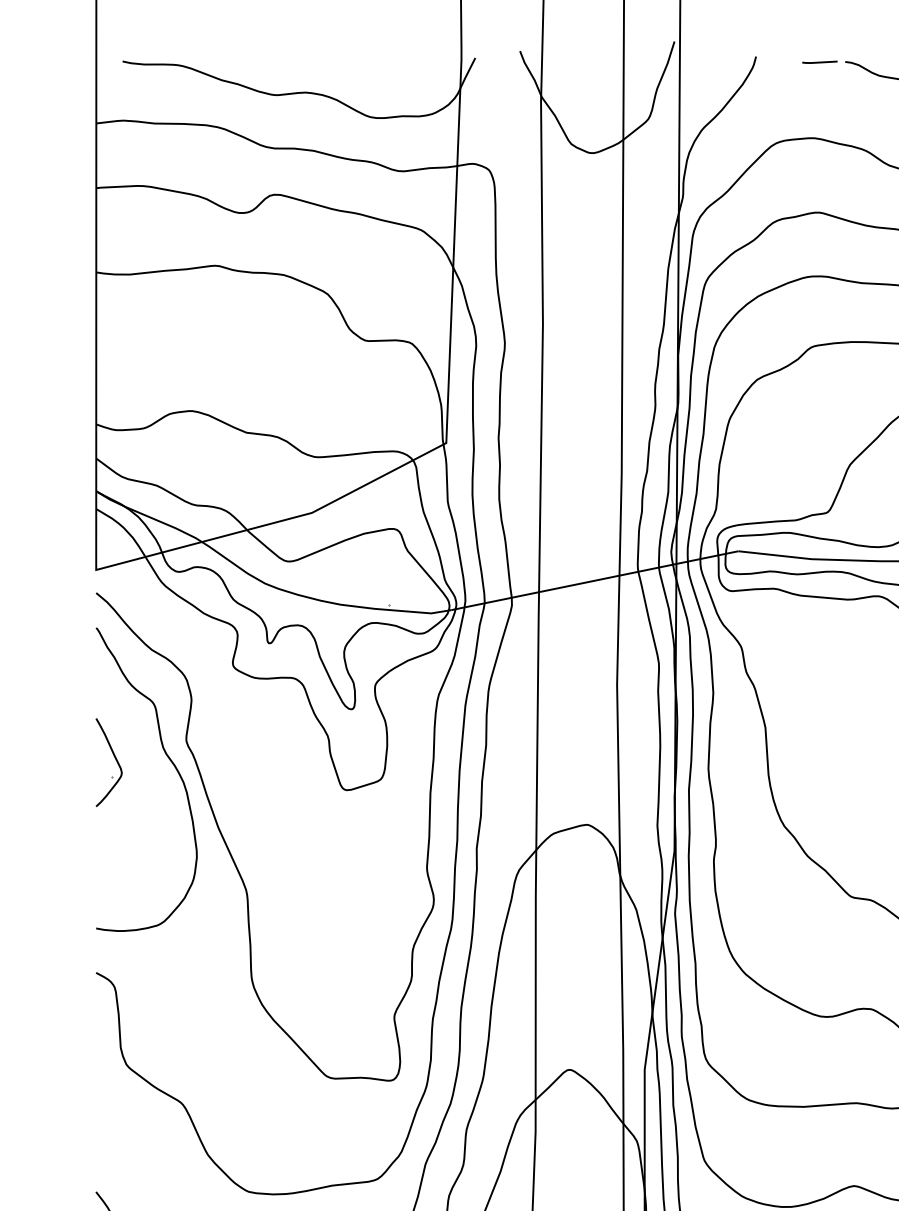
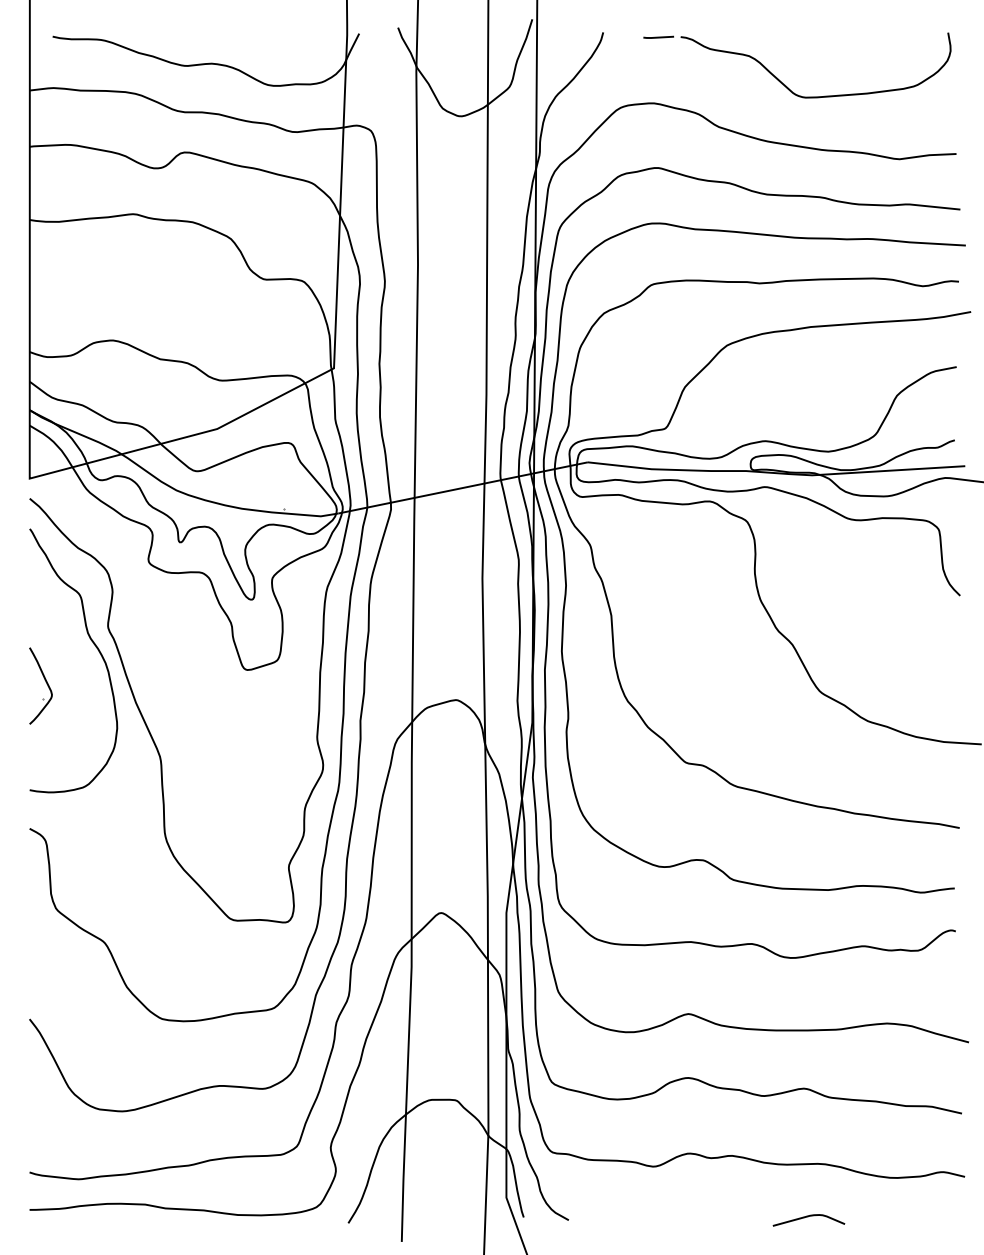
part: (108, 762) -> (40, 685), moved

